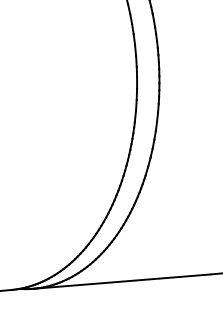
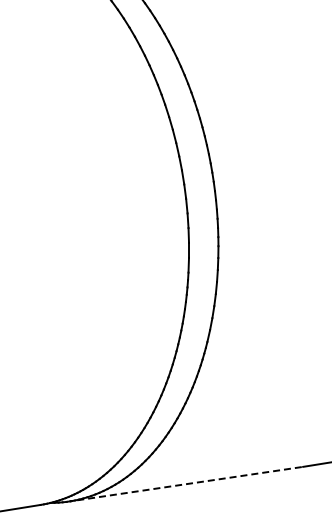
line: (121, 281) -> (185, 484), solid -> dashed

